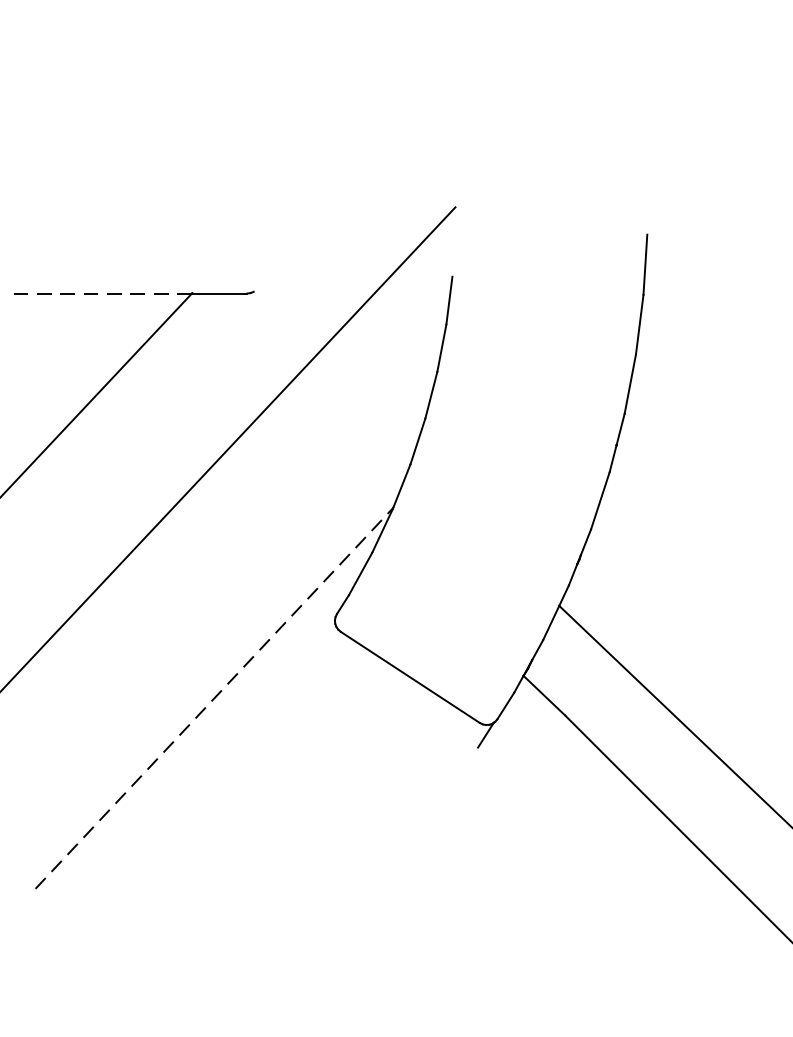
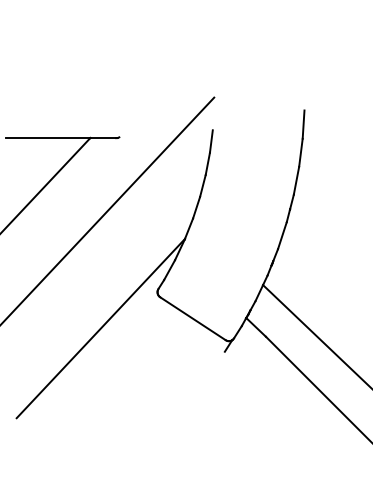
line: (103, 294) -> (48, 138), dashed -> solid
line: (213, 698) -> (100, 328), dashed -> solid

